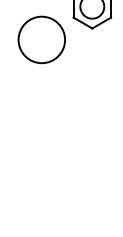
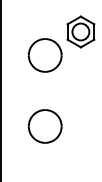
part: (40, 140) -> (44, 126), added

